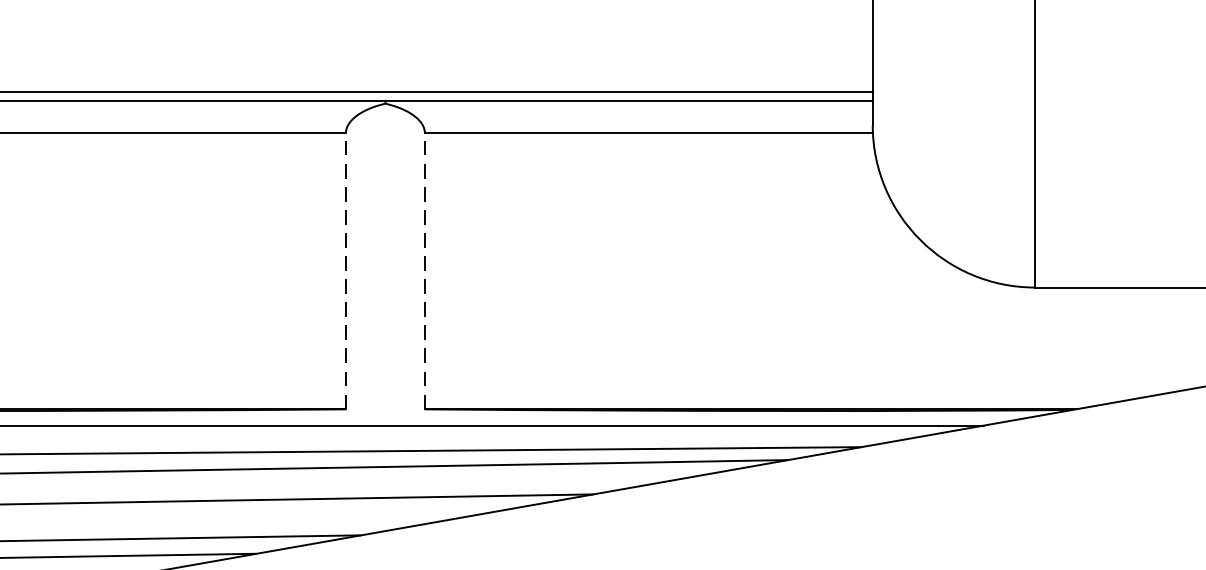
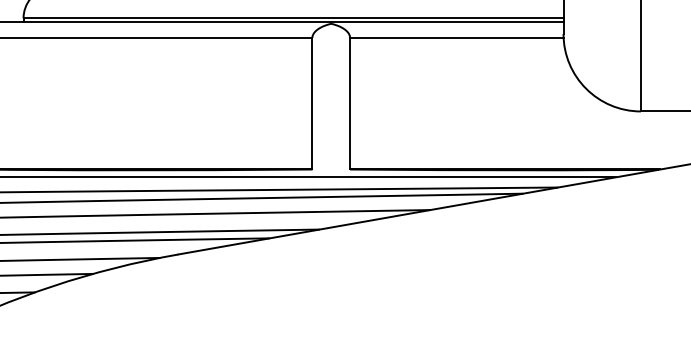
line: (346, 270) -> (312, 103), dashed -> solid
line: (425, 270) -> (350, 103), dashed -> solid

